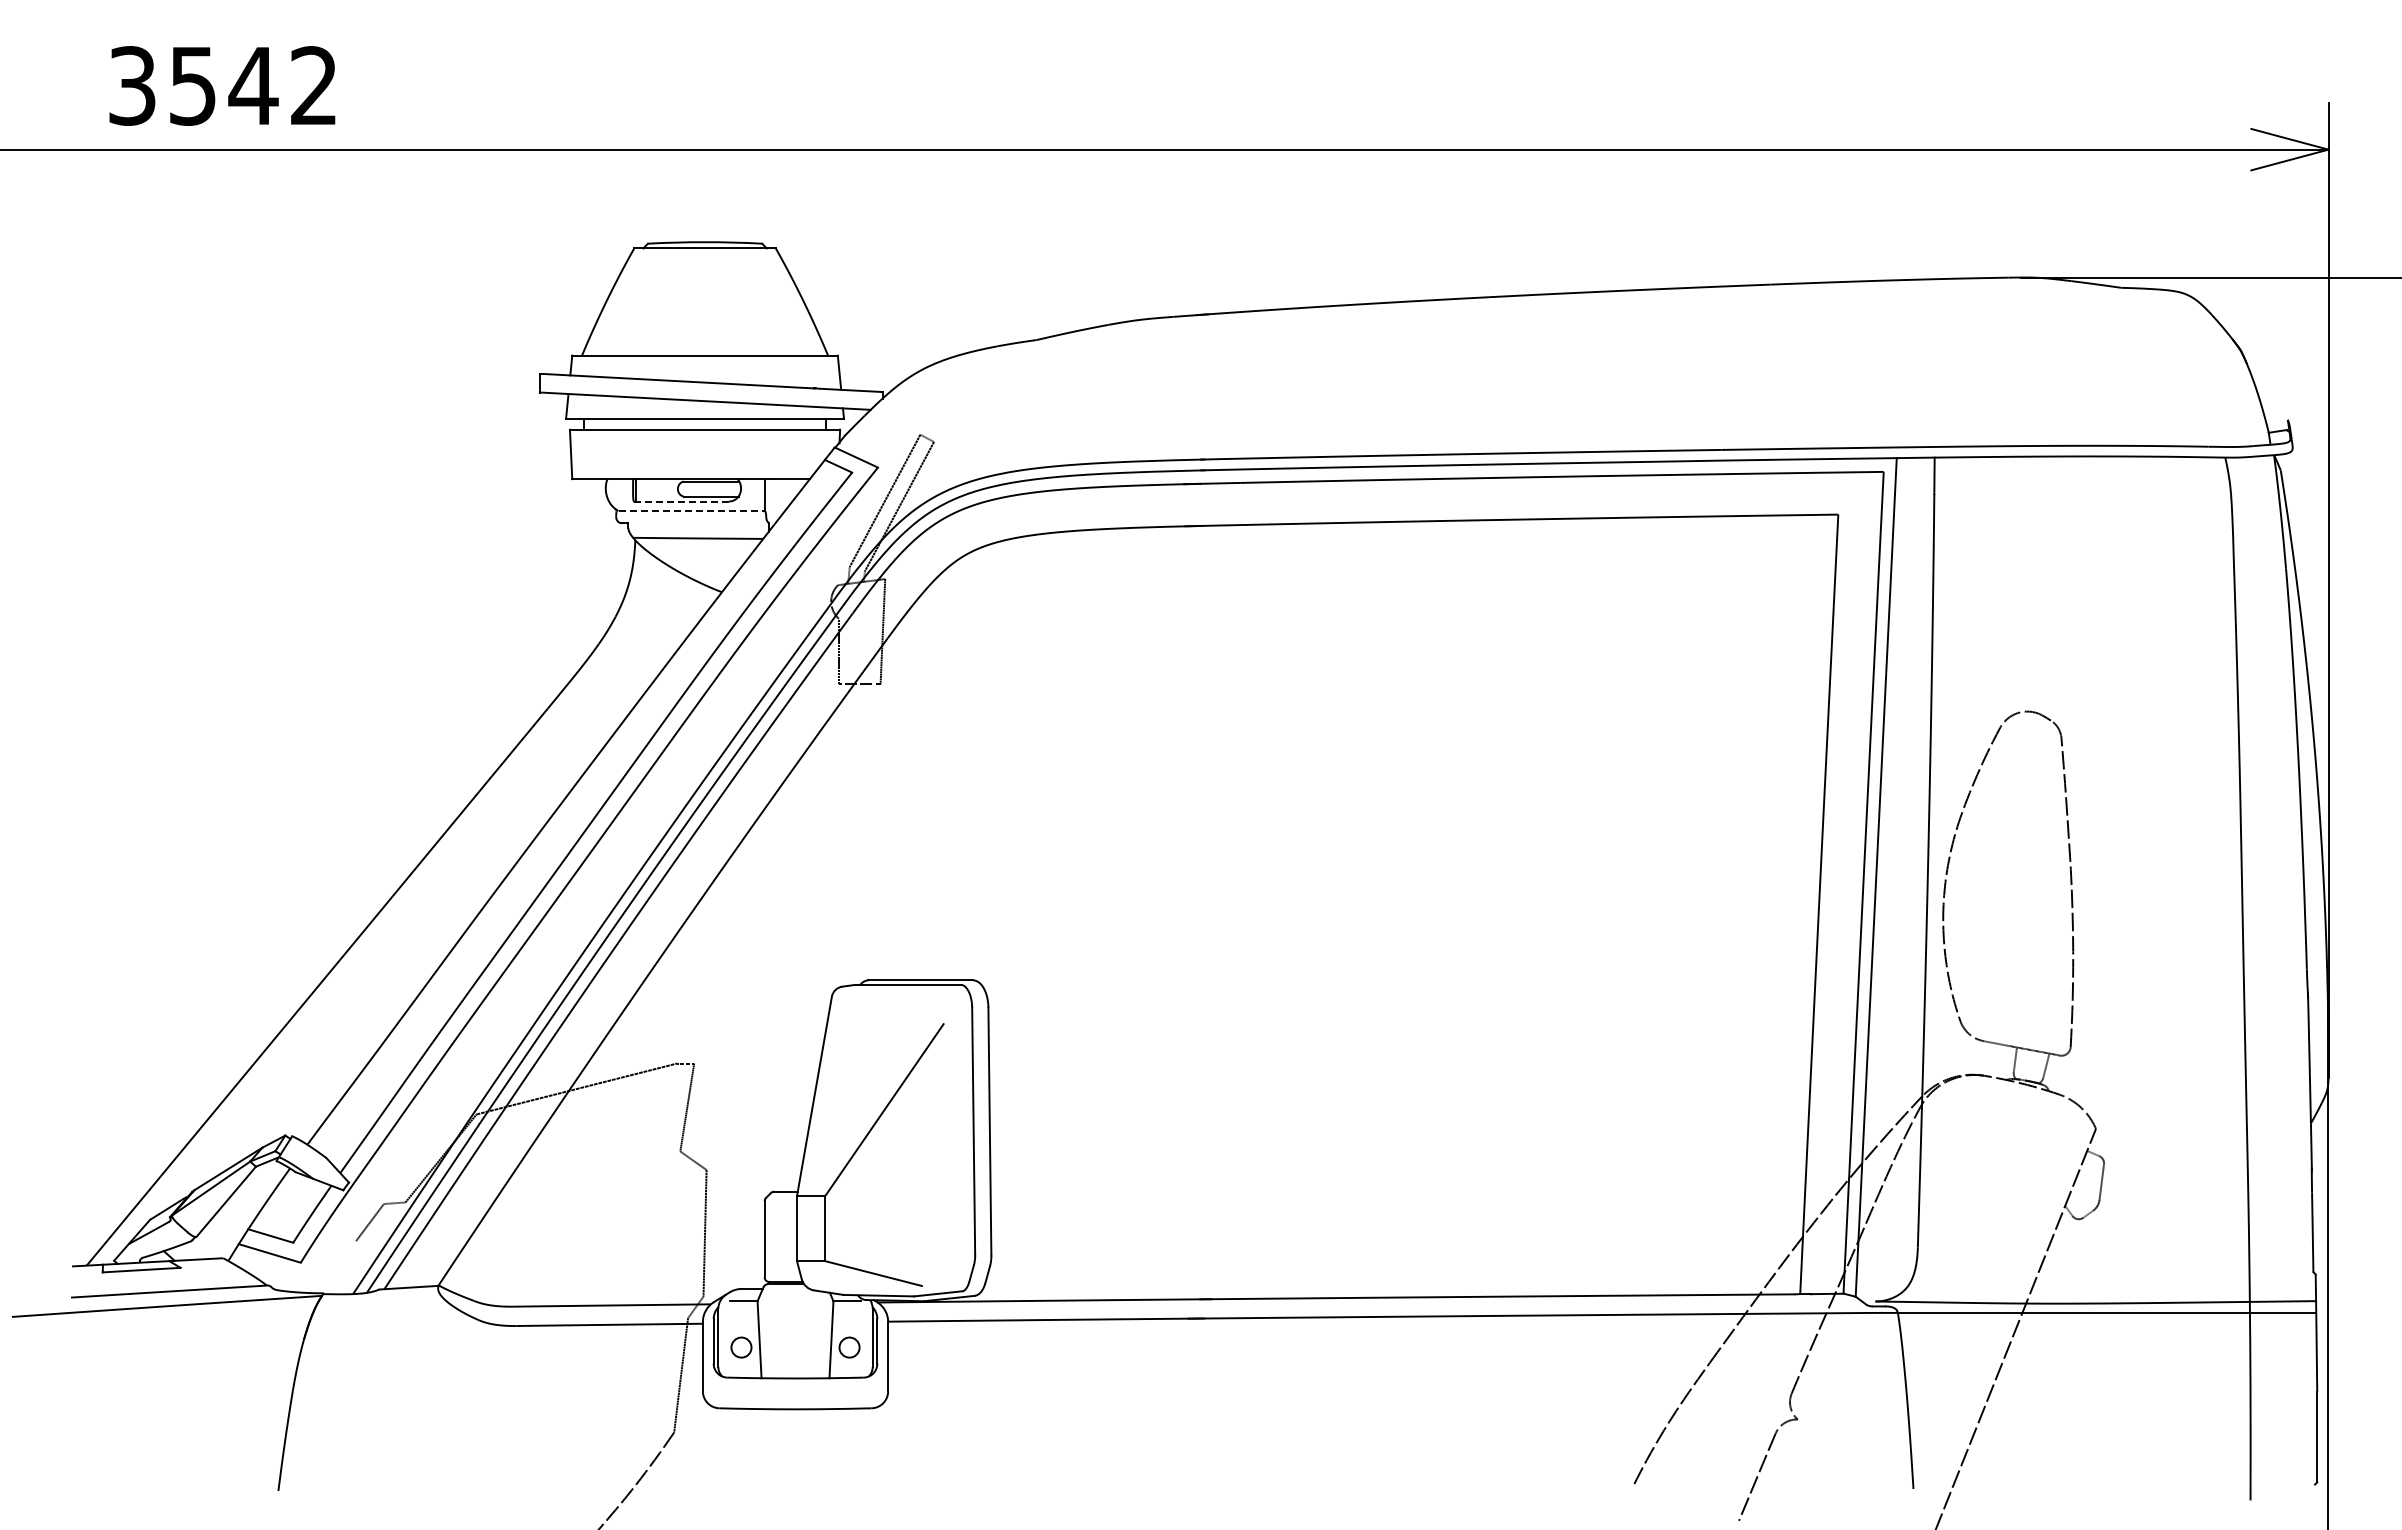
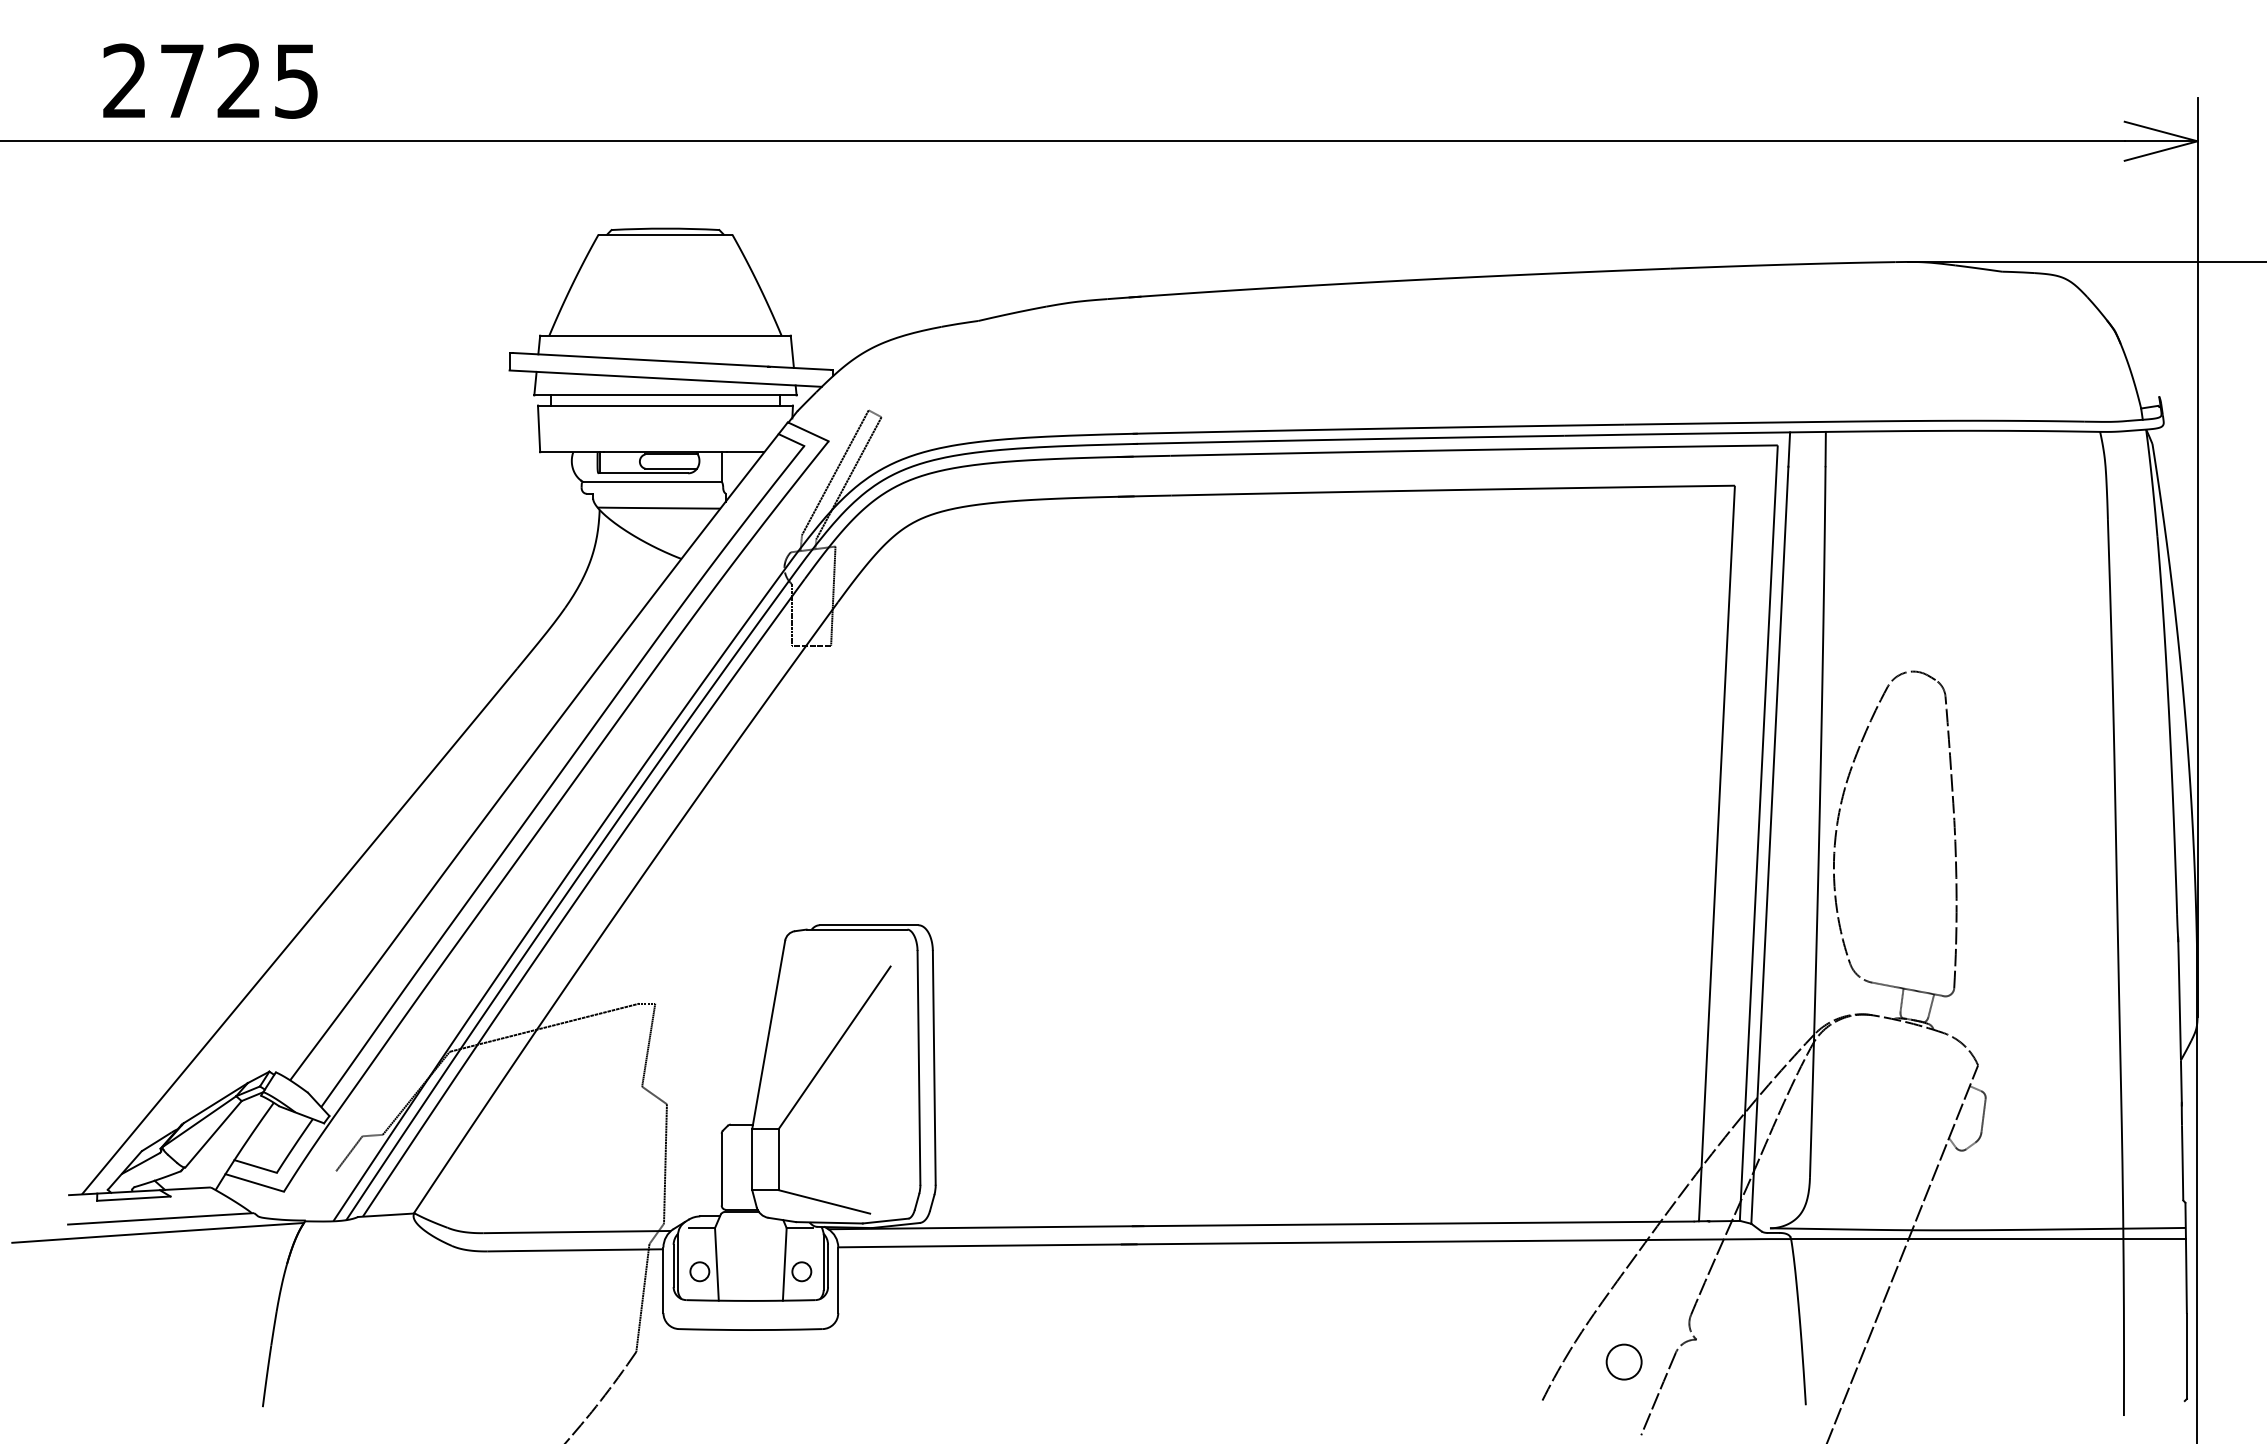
text: (222, 85) -> (210, 80), 3542 -> 2725
line: (682, 501) -> (644, 473), dashed -> solid
line: (692, 511) -> (653, 482), dashed -> solid
circle: (1720, 1442) -> (1623, 1361), added

